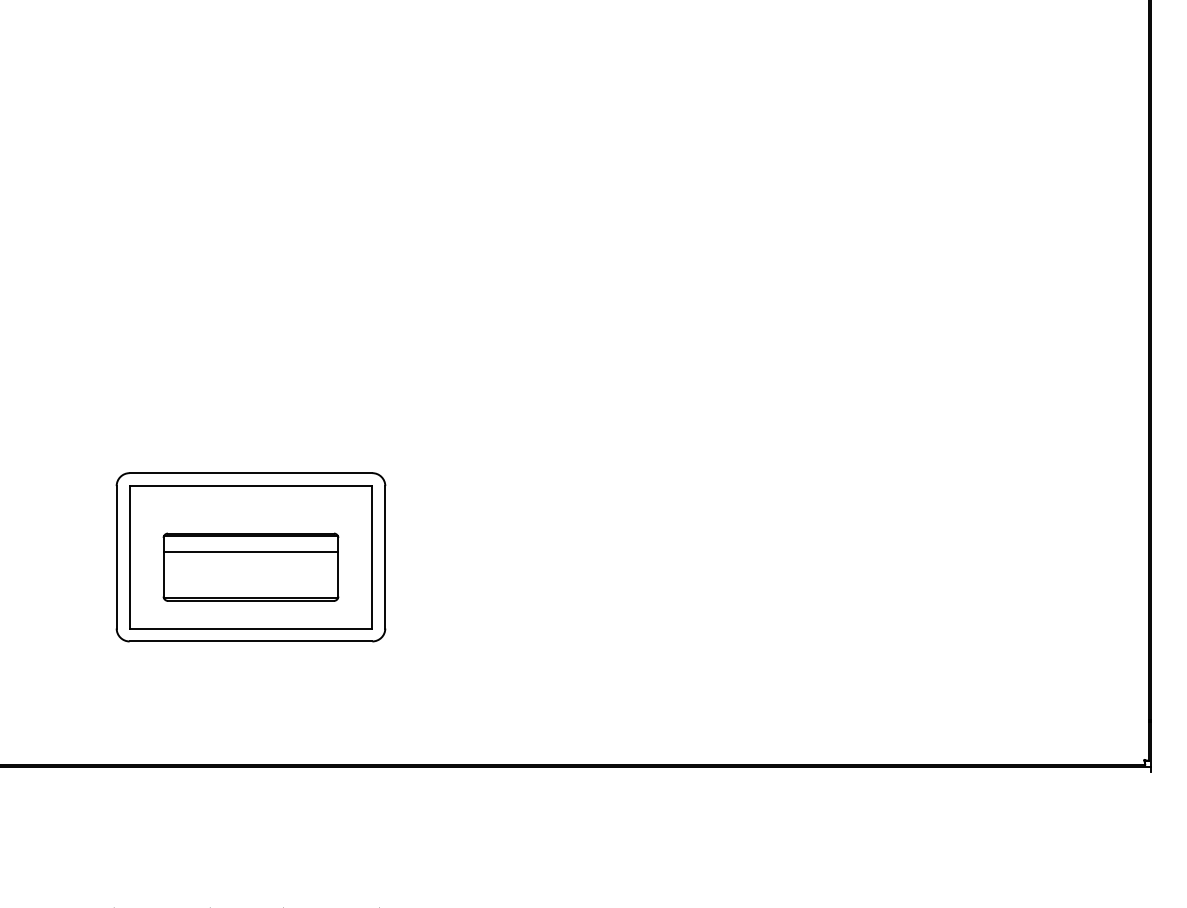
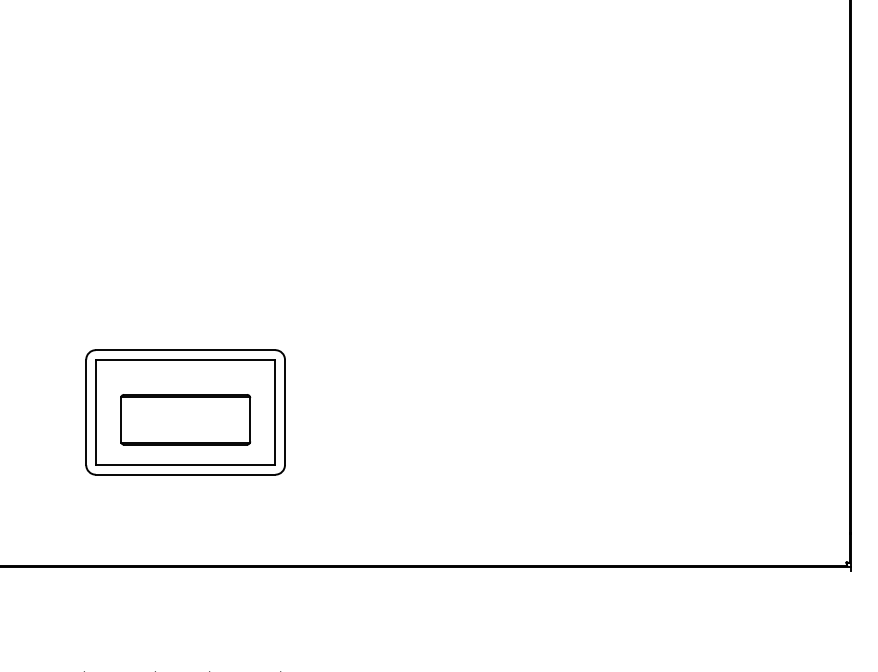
line: (250, 551) -> (185, 408), removed

